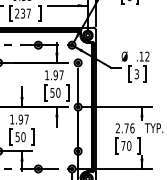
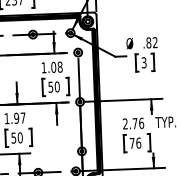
text: (141, 56) -> (148, 42), .12 -> .82
text: (58, 75) -> (56, 67), 1.97 -> 1.08
text: (129, 145) -> (139, 142), 70 -> 76

